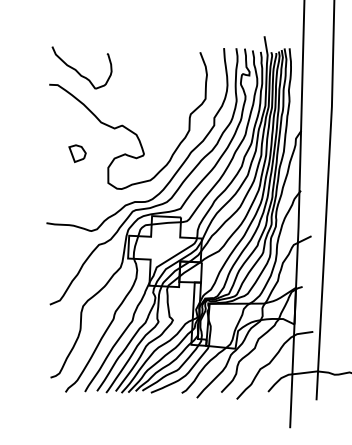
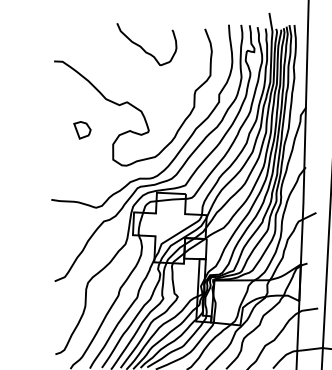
curve: (77, 70) -> (142, 47), moved

